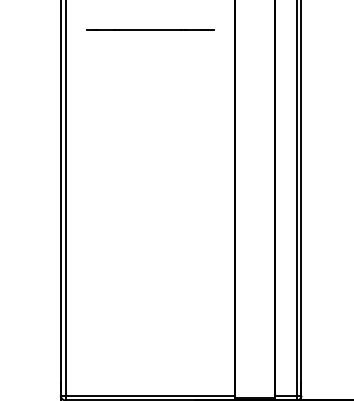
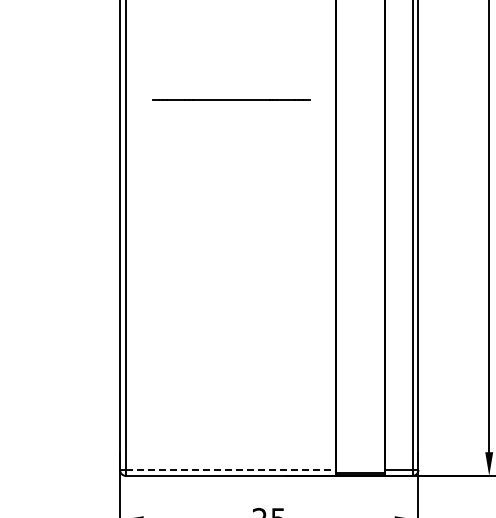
line: (150, 30) -> (231, 99), moved
line: (149, 395) -> (230, 469), solid -> dashed

